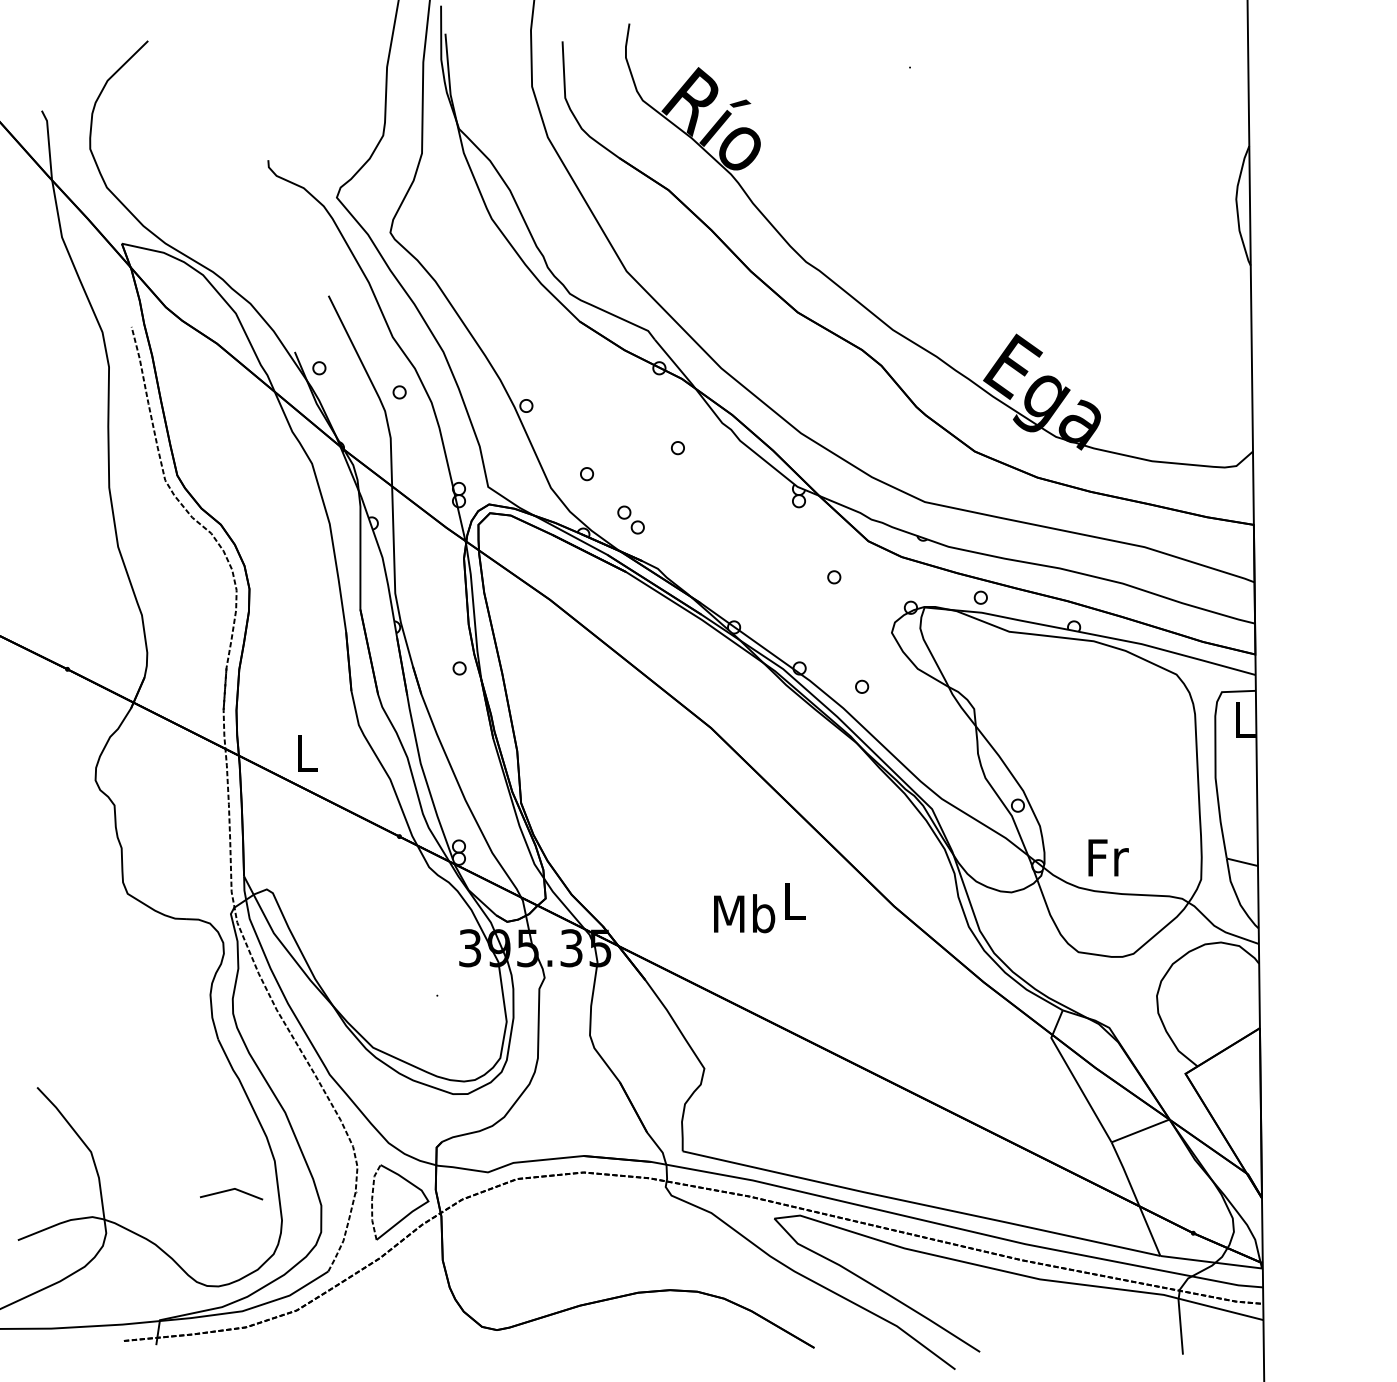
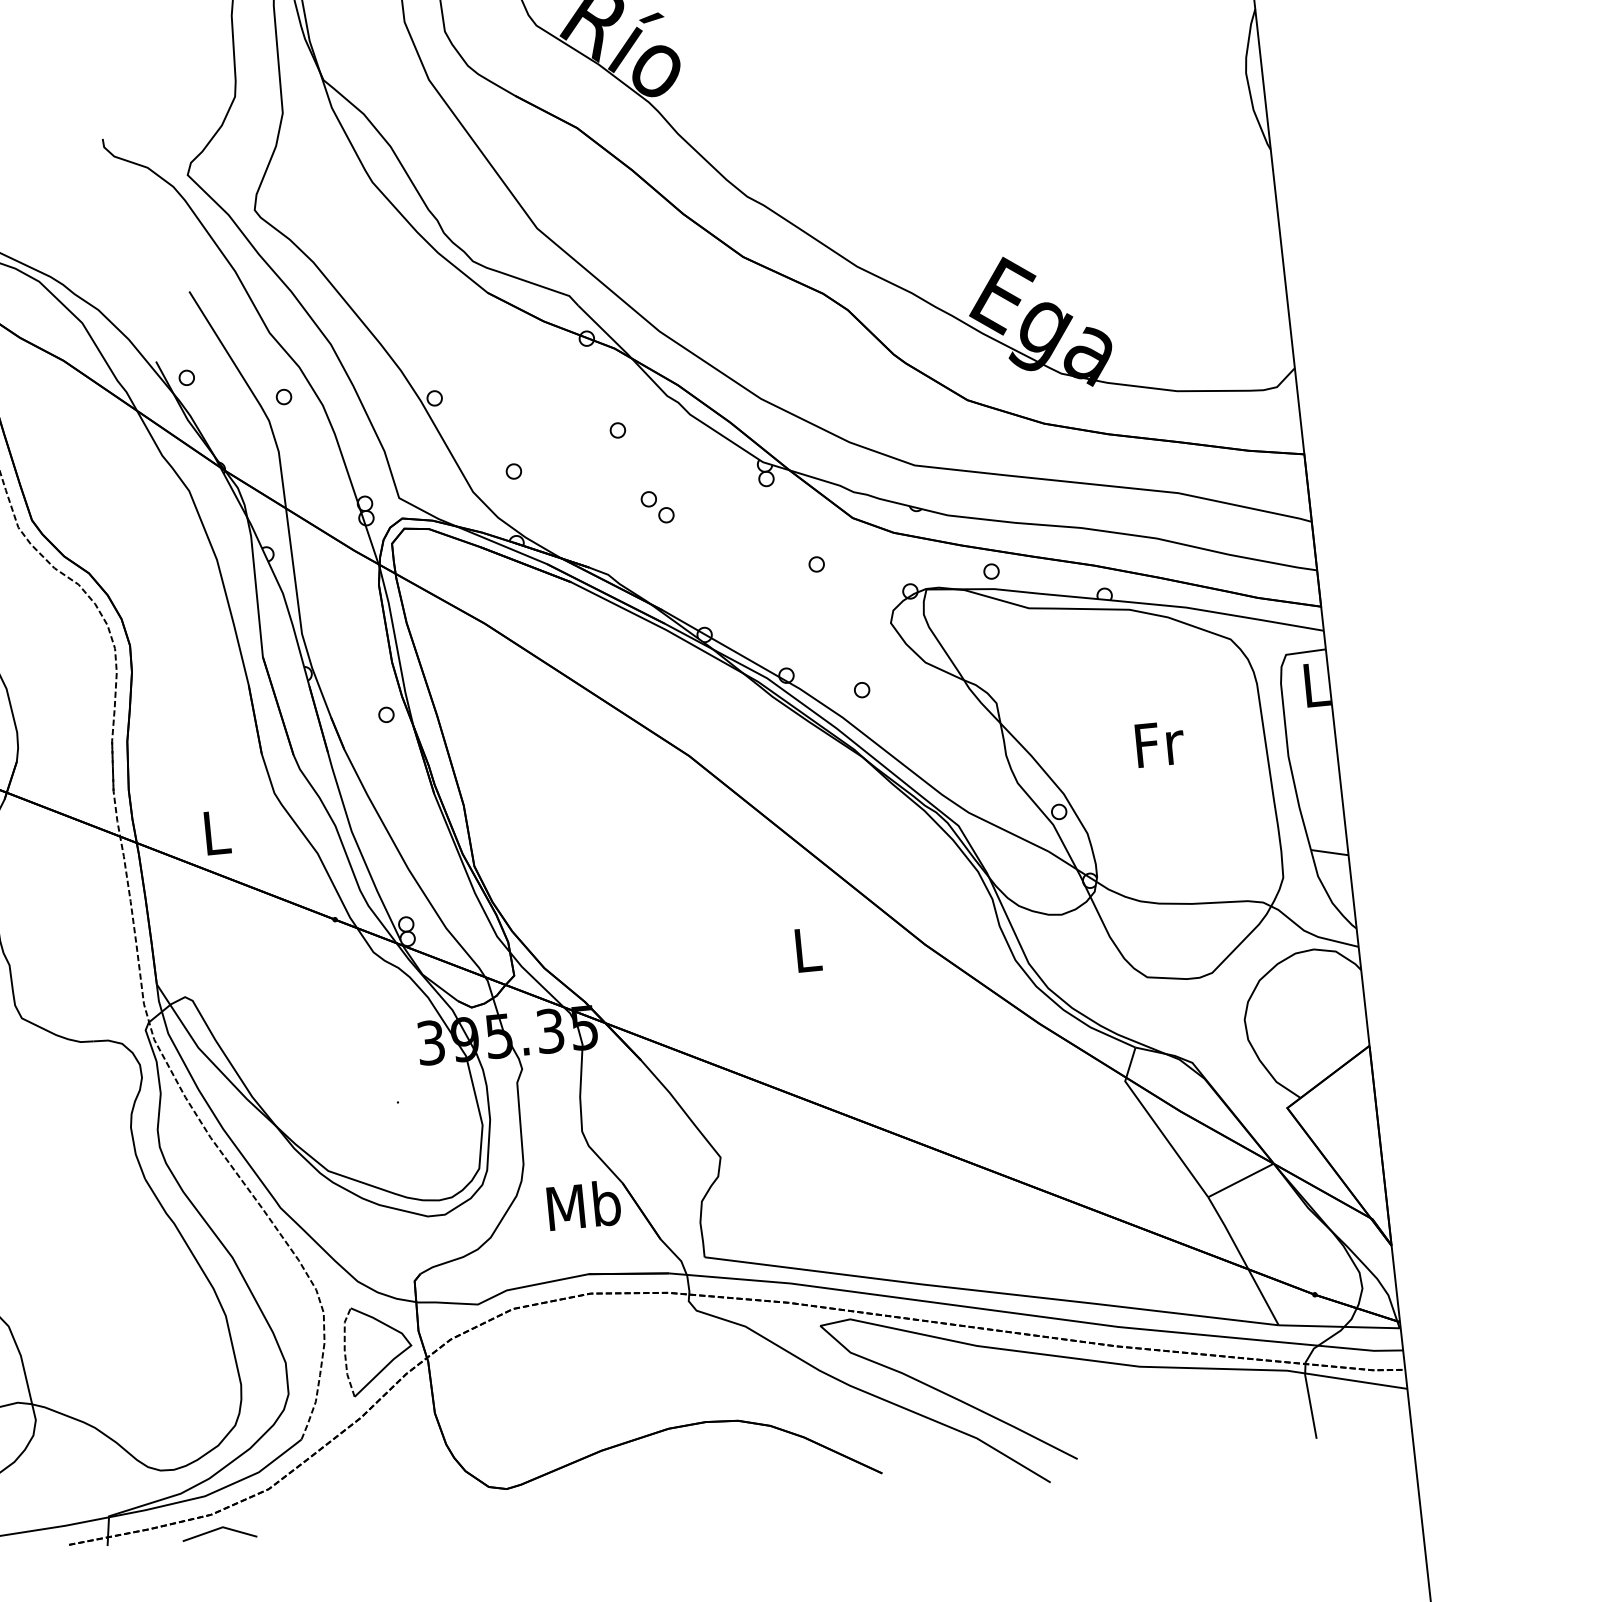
part: (630, 519) -> (656, 506), moved
text: (1108, 857) -> (1160, 743), moved
text: (744, 913) -> (584, 1205), moved
line: (229, 1191) -> (216, 1531), moved

